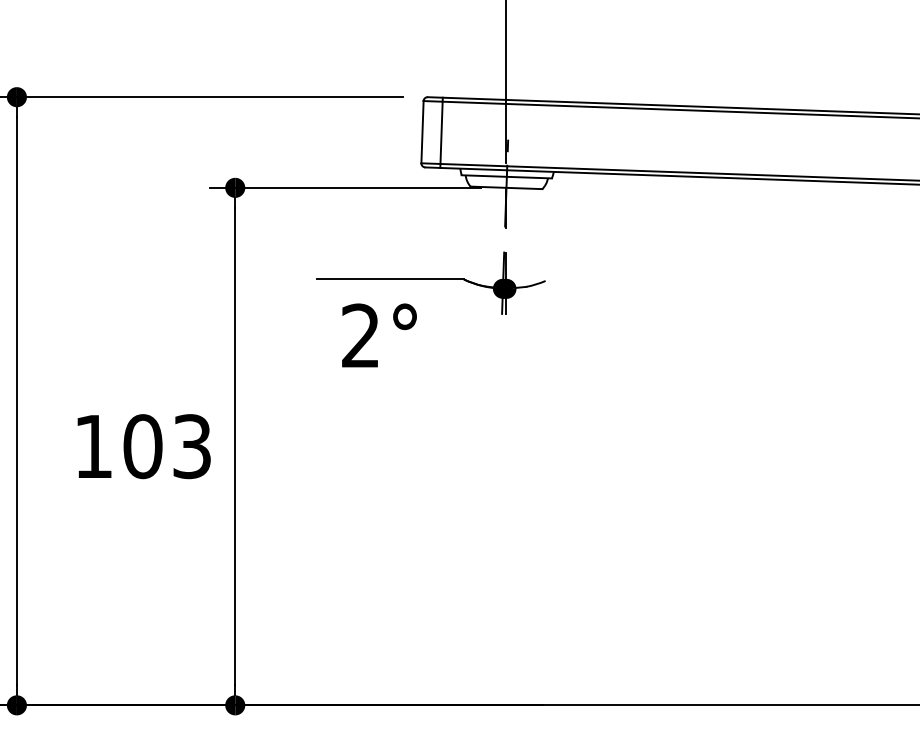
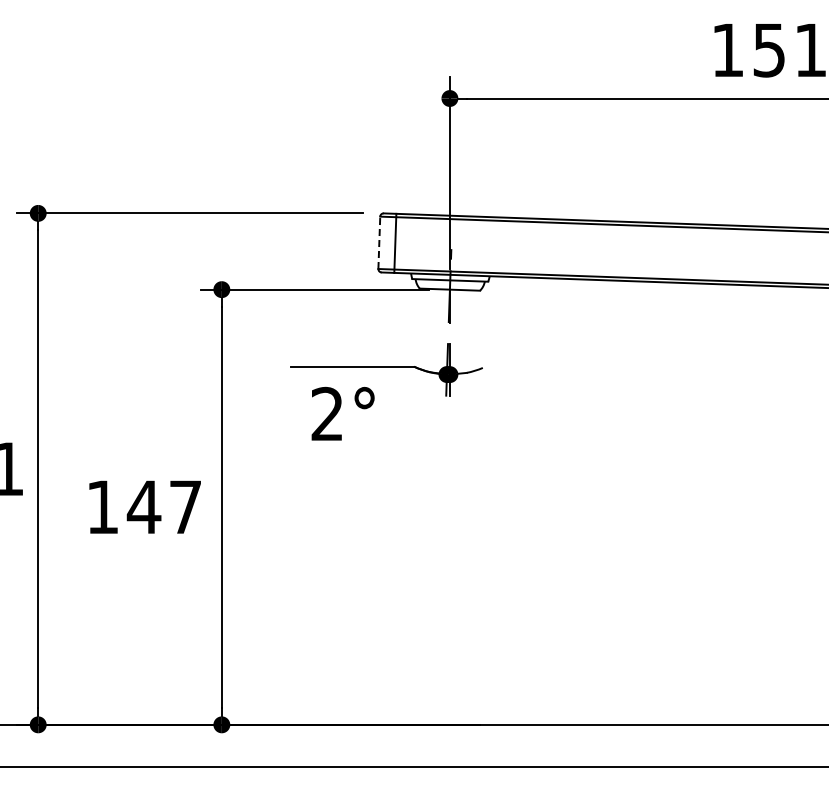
line: (422, 131) -> (379, 242), solid -> dashed
text: (165, 446) -> (163, 507), 103 -> 147

